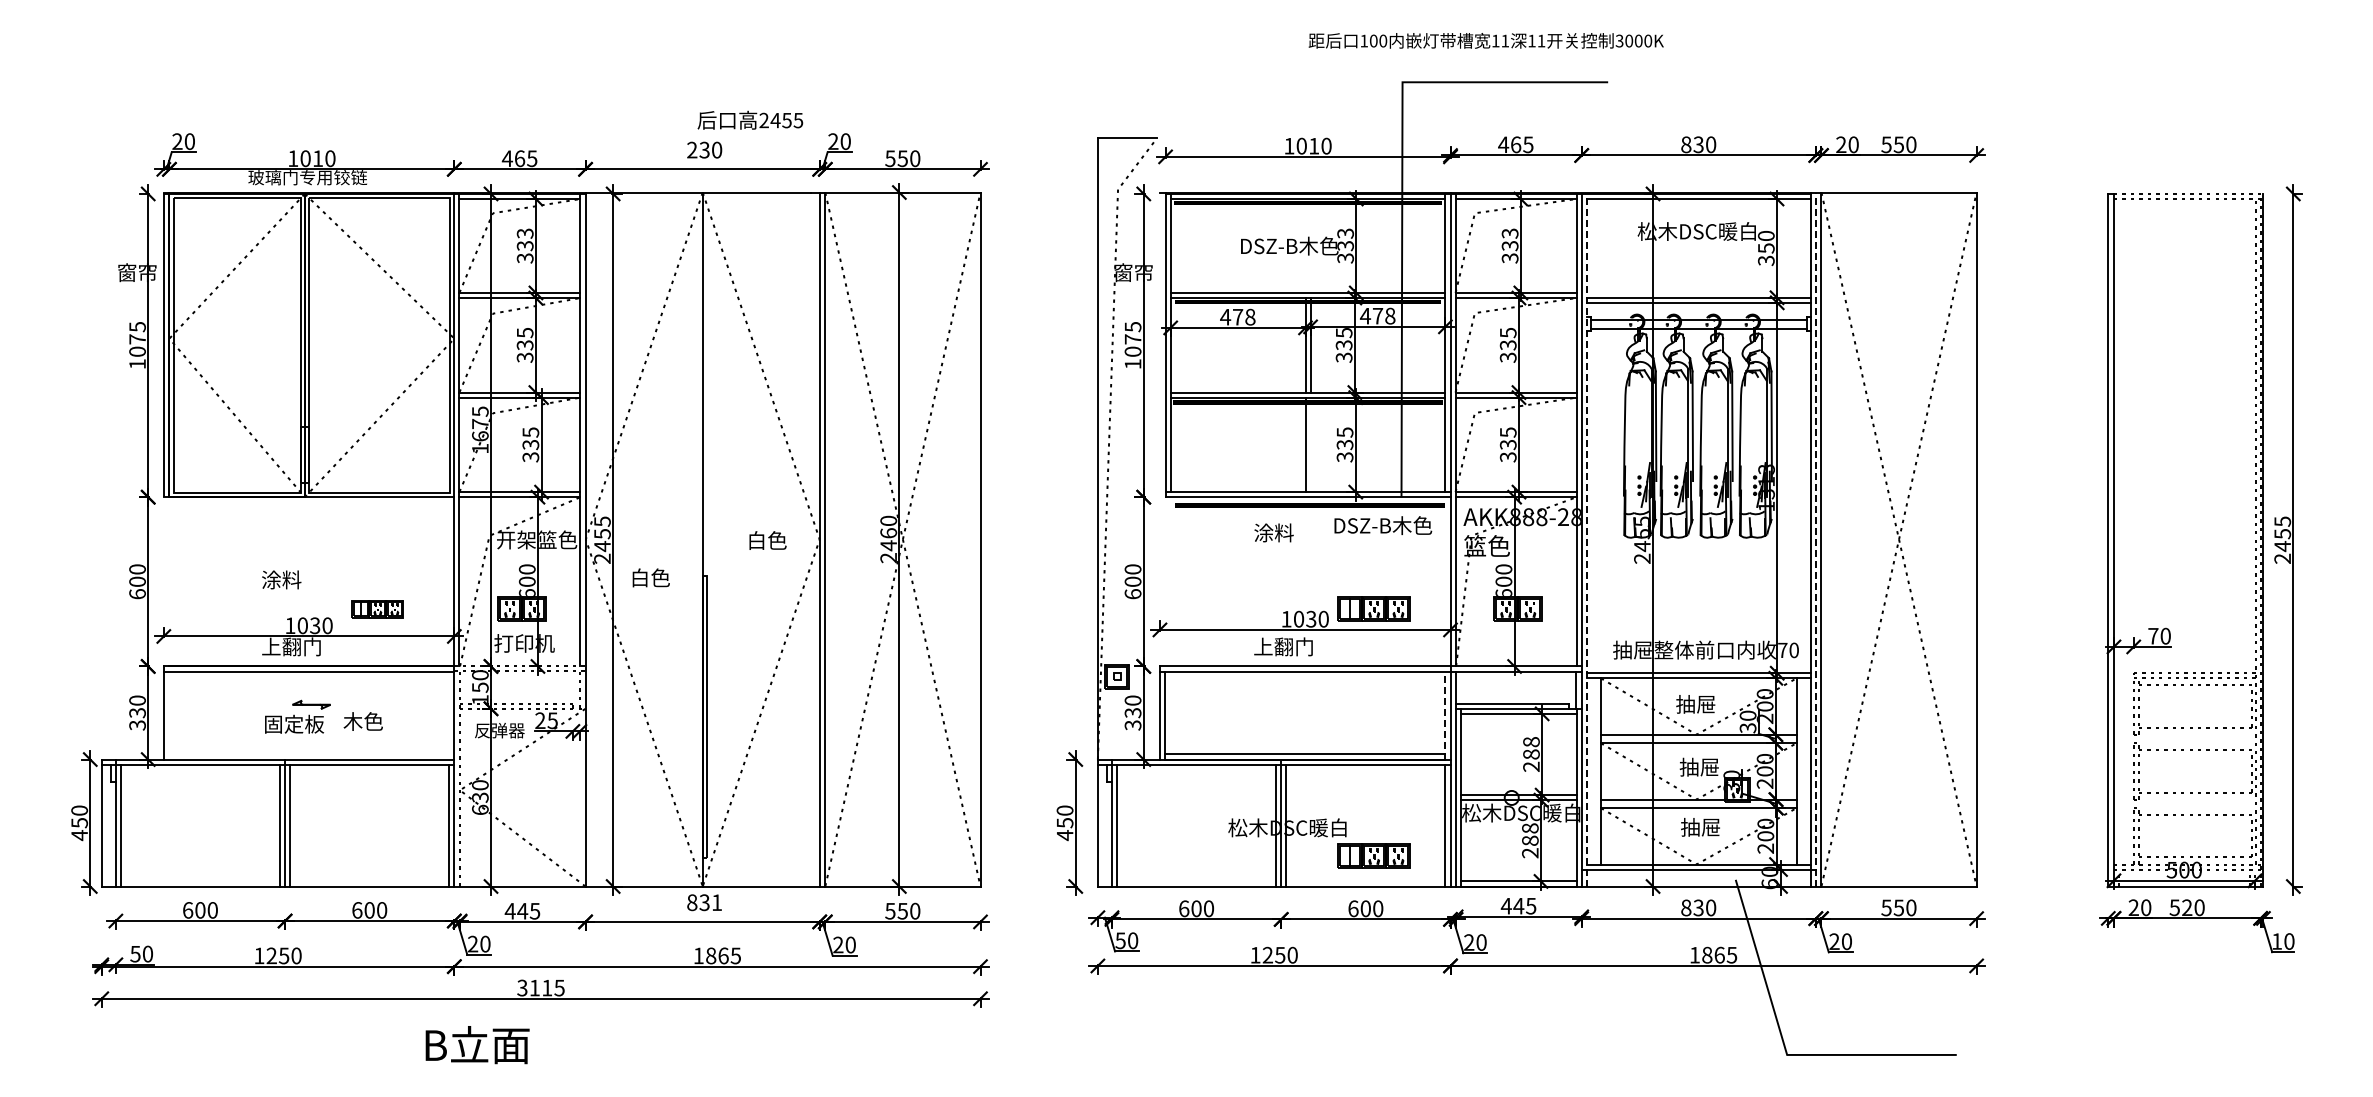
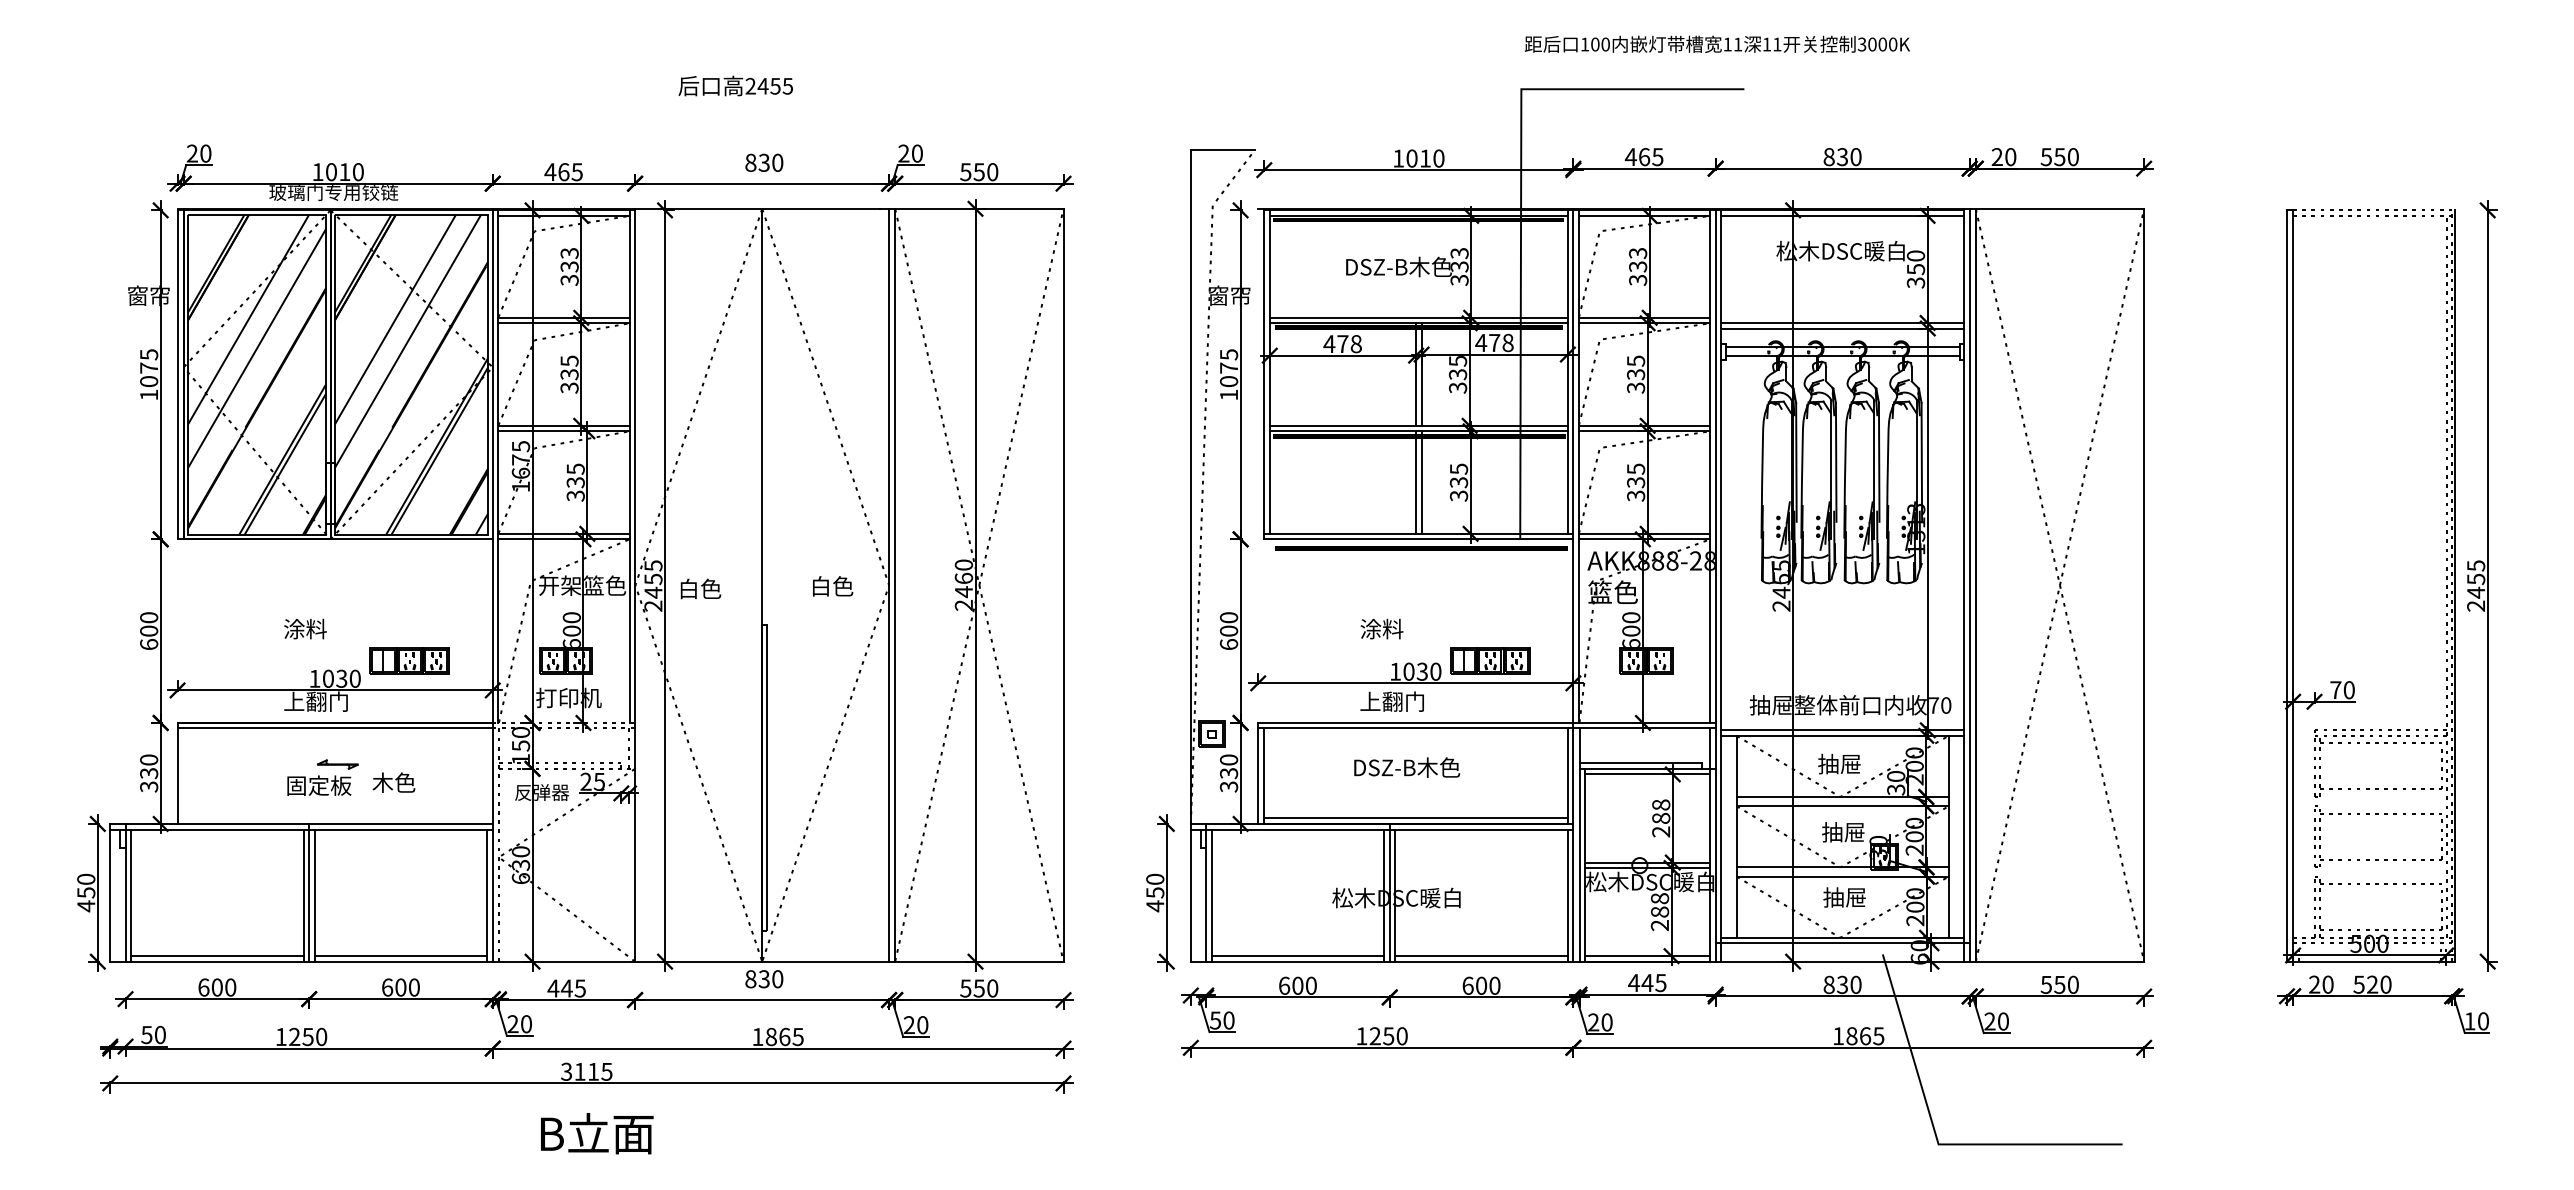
text: (1485, 40) -> (1716, 43), moved
text: (750, 119) -> (735, 85), moved
text: (692, 149) -> (751, 162), 230 -> 830
hatch: (236, 345) -> (256, 374), added
hatch: (379, 345) -> (411, 374), added
line: (1310, 444) -> (1421, 482), added
text: (1383, 525) -> (1407, 767), moved
text: (1273, 532) -> (1381, 628), moved
line: (1586, 539) -> (1720, 585), dashed -> solid
line: (1815, 539) -> (1969, 585), dashed -> solid
text: (650, 577) -> (700, 588), moved
part: (377, 608) -> (409, 660), size x1.43
line: (1445, 715) -> (1567, 776), dashed -> solid
part: (1373, 855) -> (1489, 928), removed
line: (200, 881) -> (217, 956), added
line: (369, 881) -> (400, 956), added
line: (1196, 881) -> (1297, 956), added
line: (1365, 881) -> (1481, 956), added
text: (717, 902) -> (778, 979), 831 -> 830
text: (477, 1045) -> (597, 1134), moved

